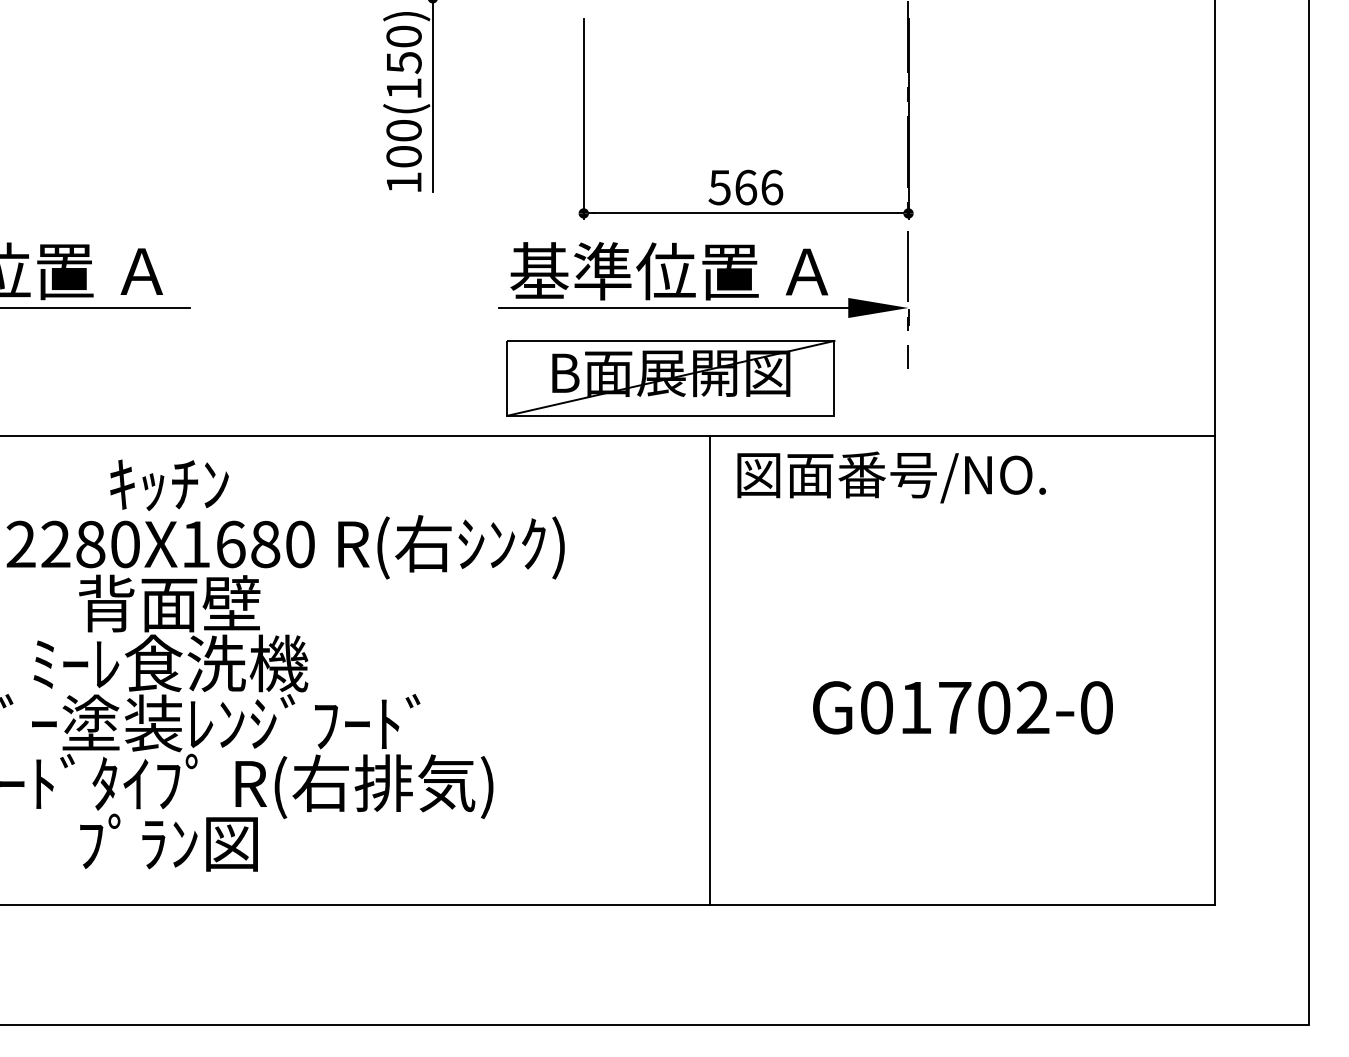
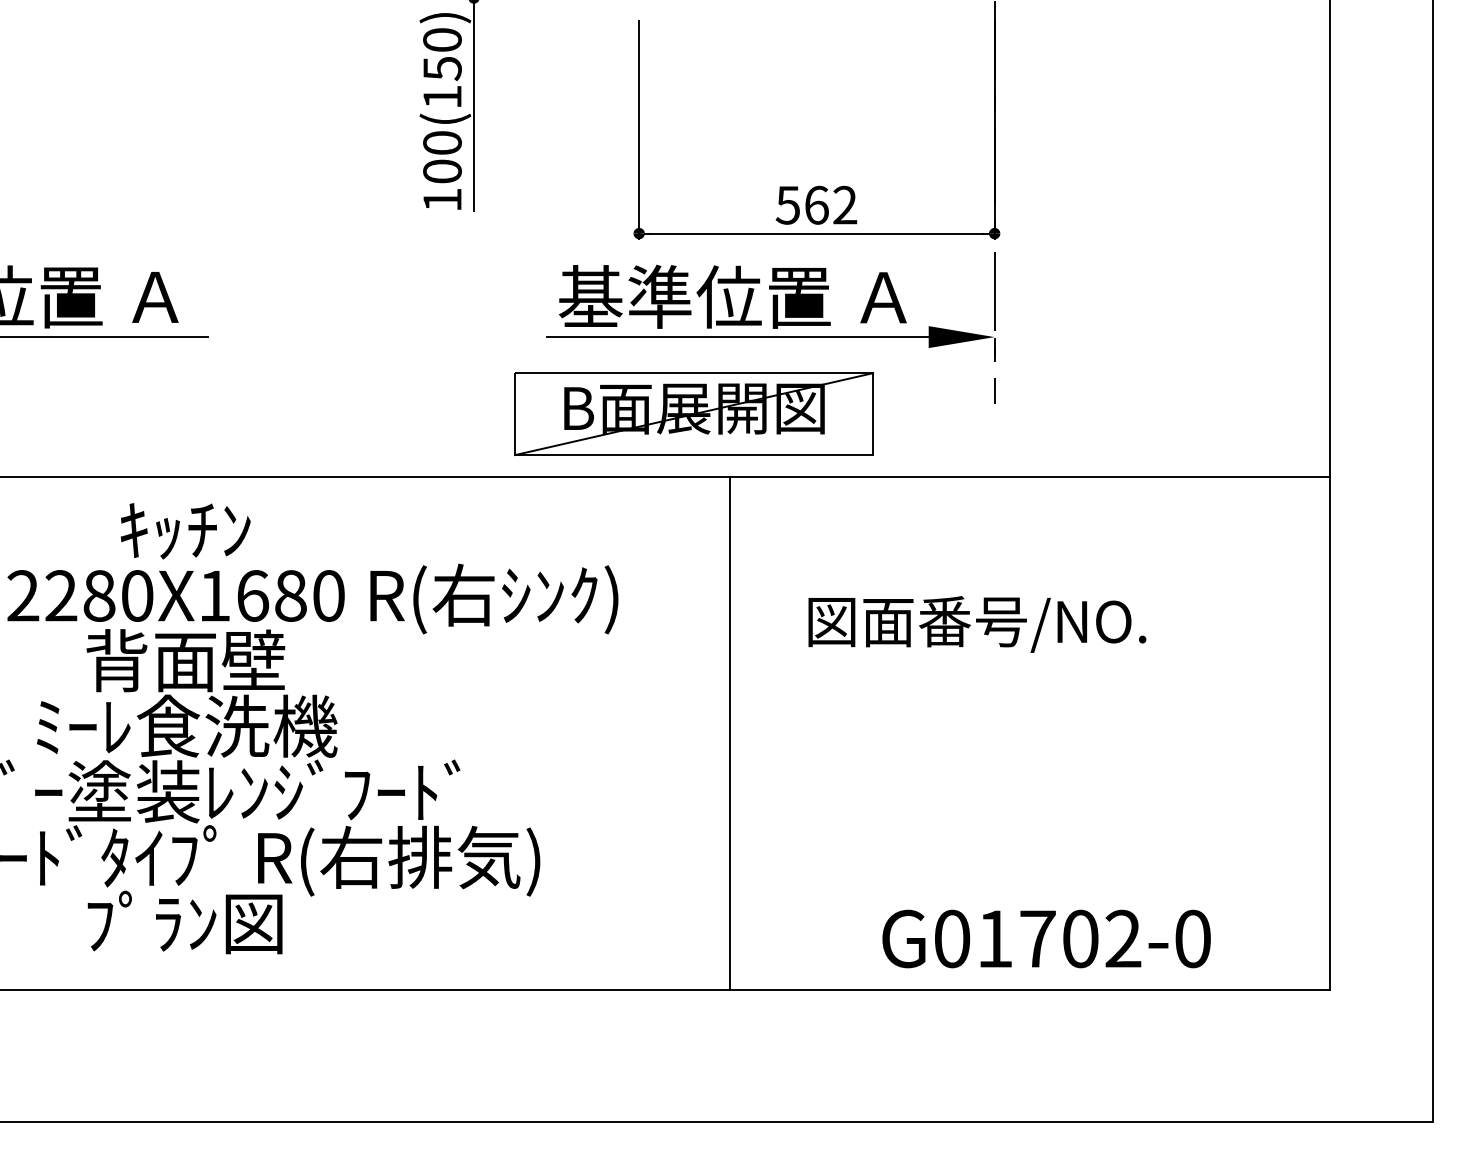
text: (772, 187) -> (845, 205), 566 -> 562
part: (670, 378) -> (693, 414), moved
text: (891, 477) -> (977, 624), moved
line: (710, 669) -> (730, 732), moved
text: (962, 707) -> (1046, 938), moved

